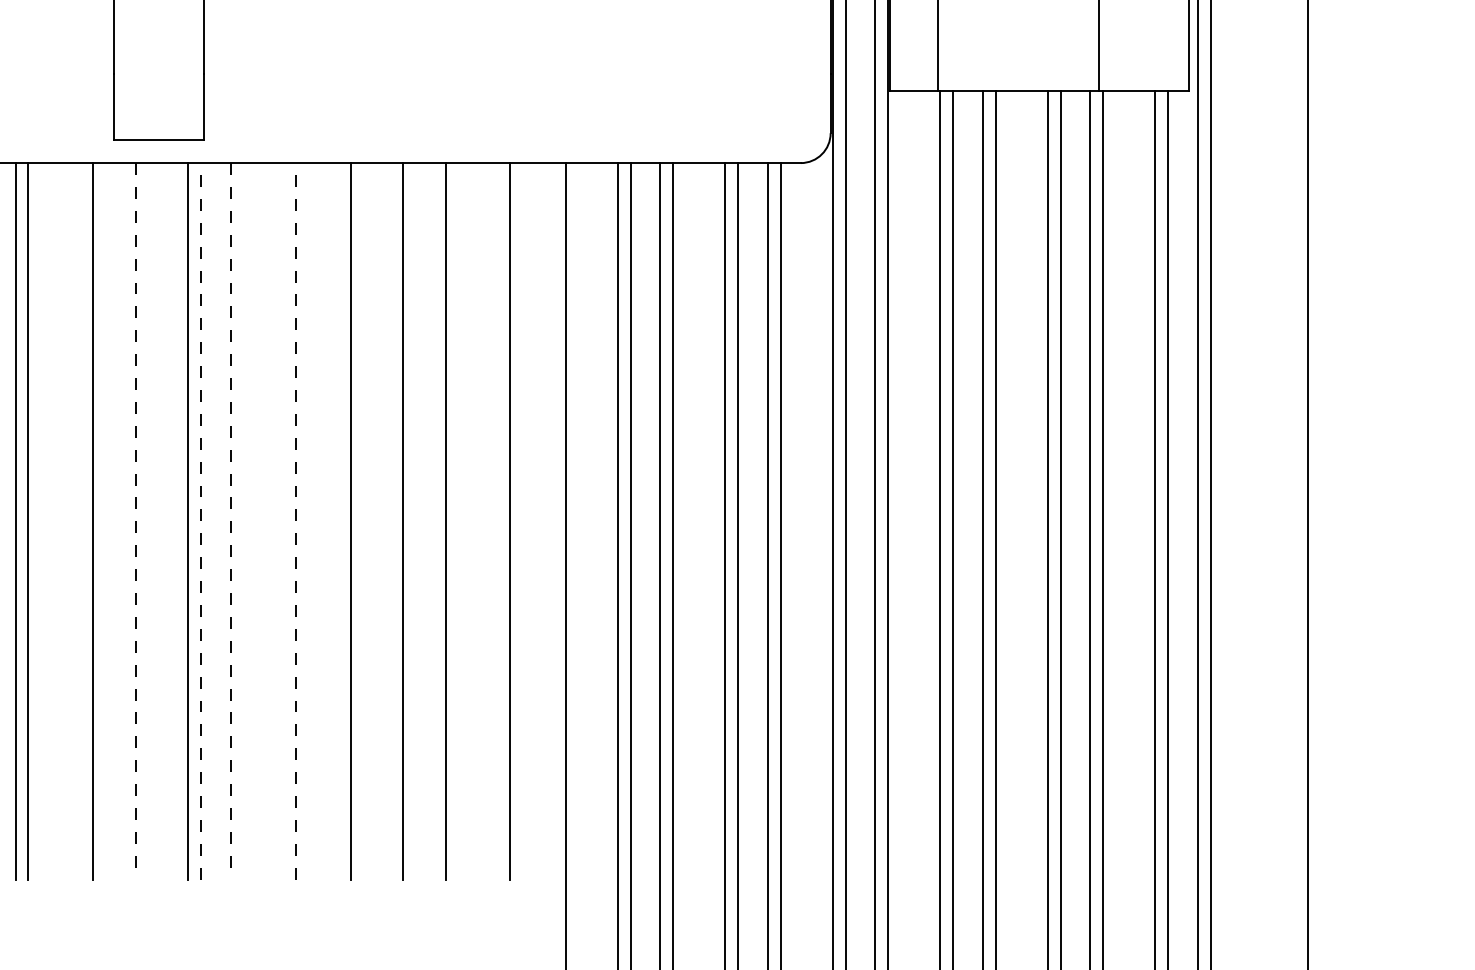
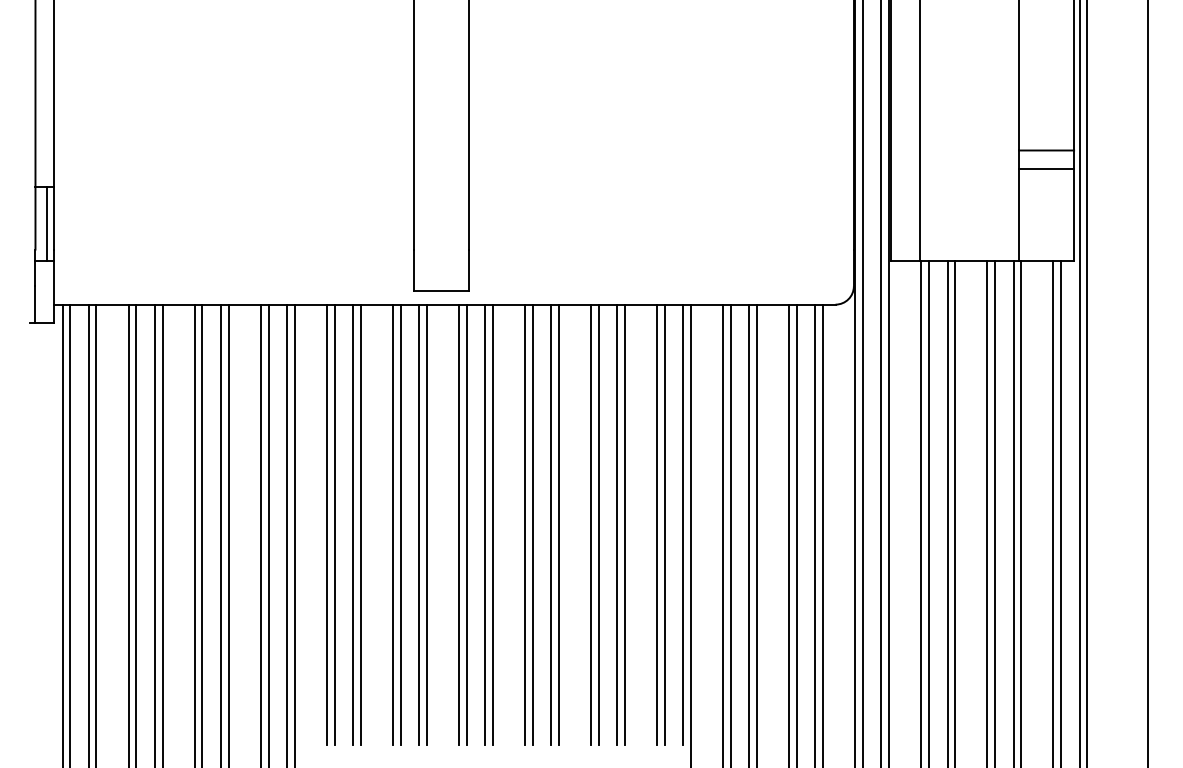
line: (79, 520) -> (392, 524), added
line: (123, 520) -> (419, 524), added
line: (200, 520) -> (466, 524), dashed -> solid
line: (242, 520) -> (492, 524), added
line: (294, 520) -> (524, 524), dashed -> solid
line: (307, 520) -> (532, 524), added
line: (338, 520) -> (551, 524), added
line: (415, 520) -> (598, 524), added
line: (457, 520) -> (624, 524), added
line: (522, 520) -> (664, 524), added
line: (553, 520) -> (683, 524), added
line: (135, 522) -> (426, 525), dashed -> solid
line: (231, 522) -> (485, 525), dashed -> solid

